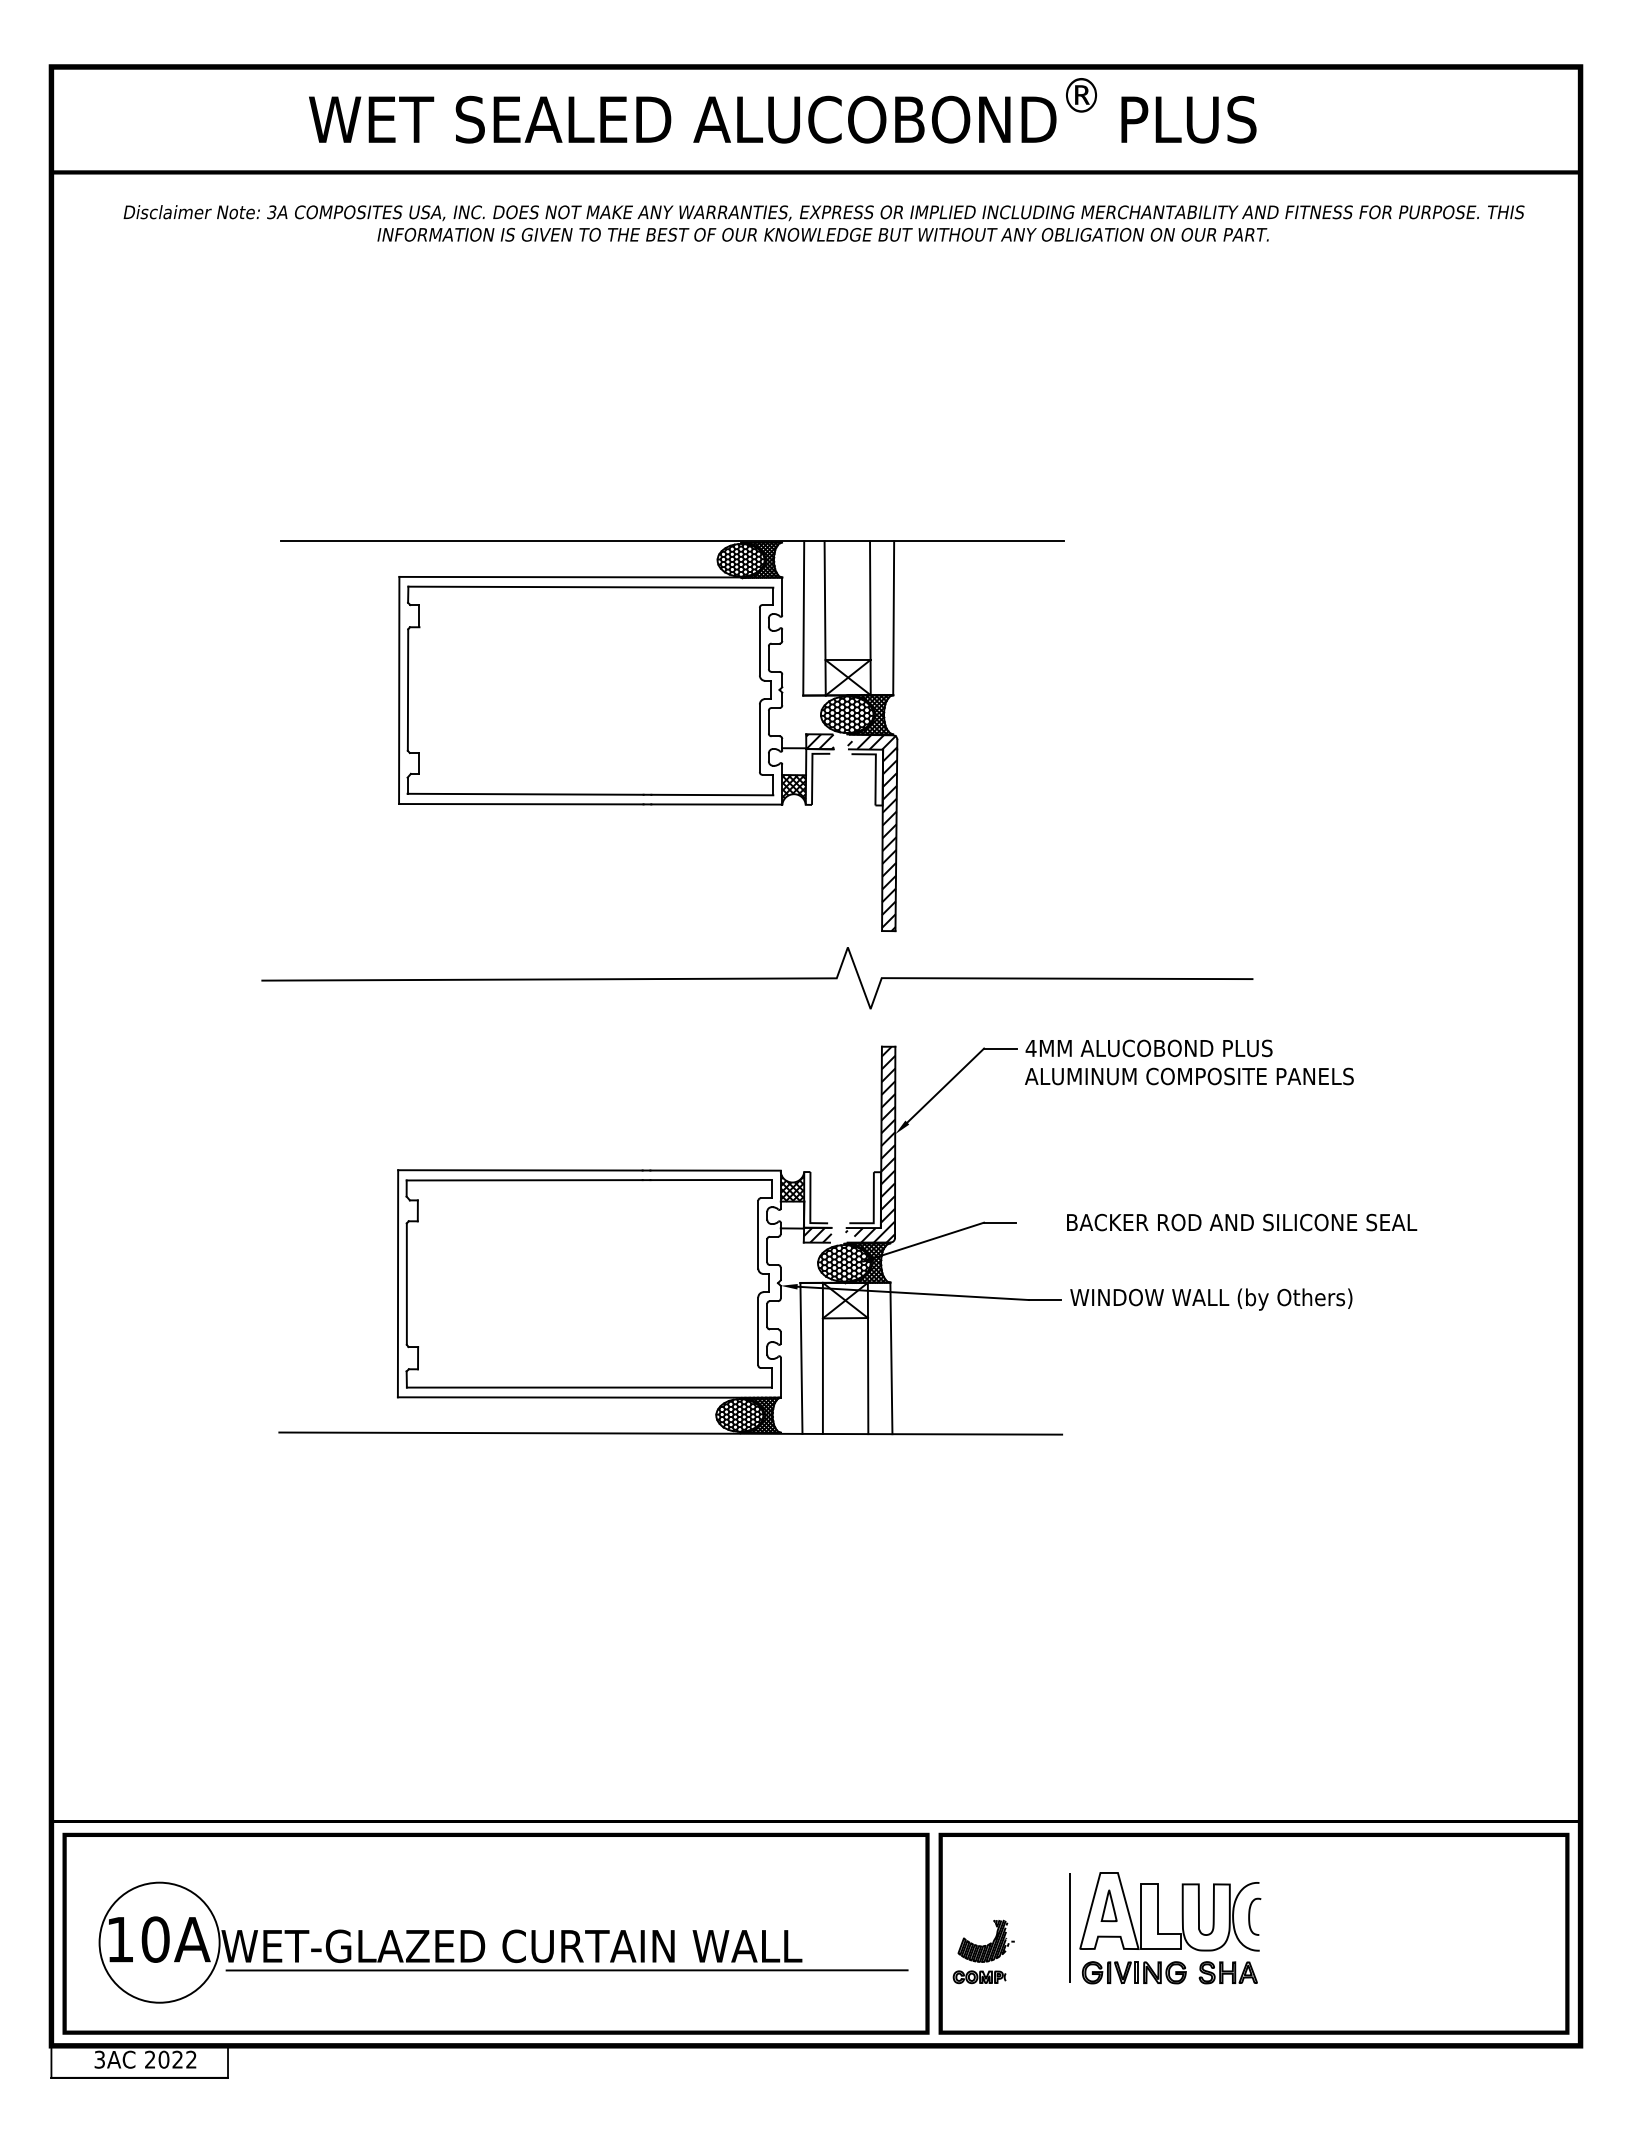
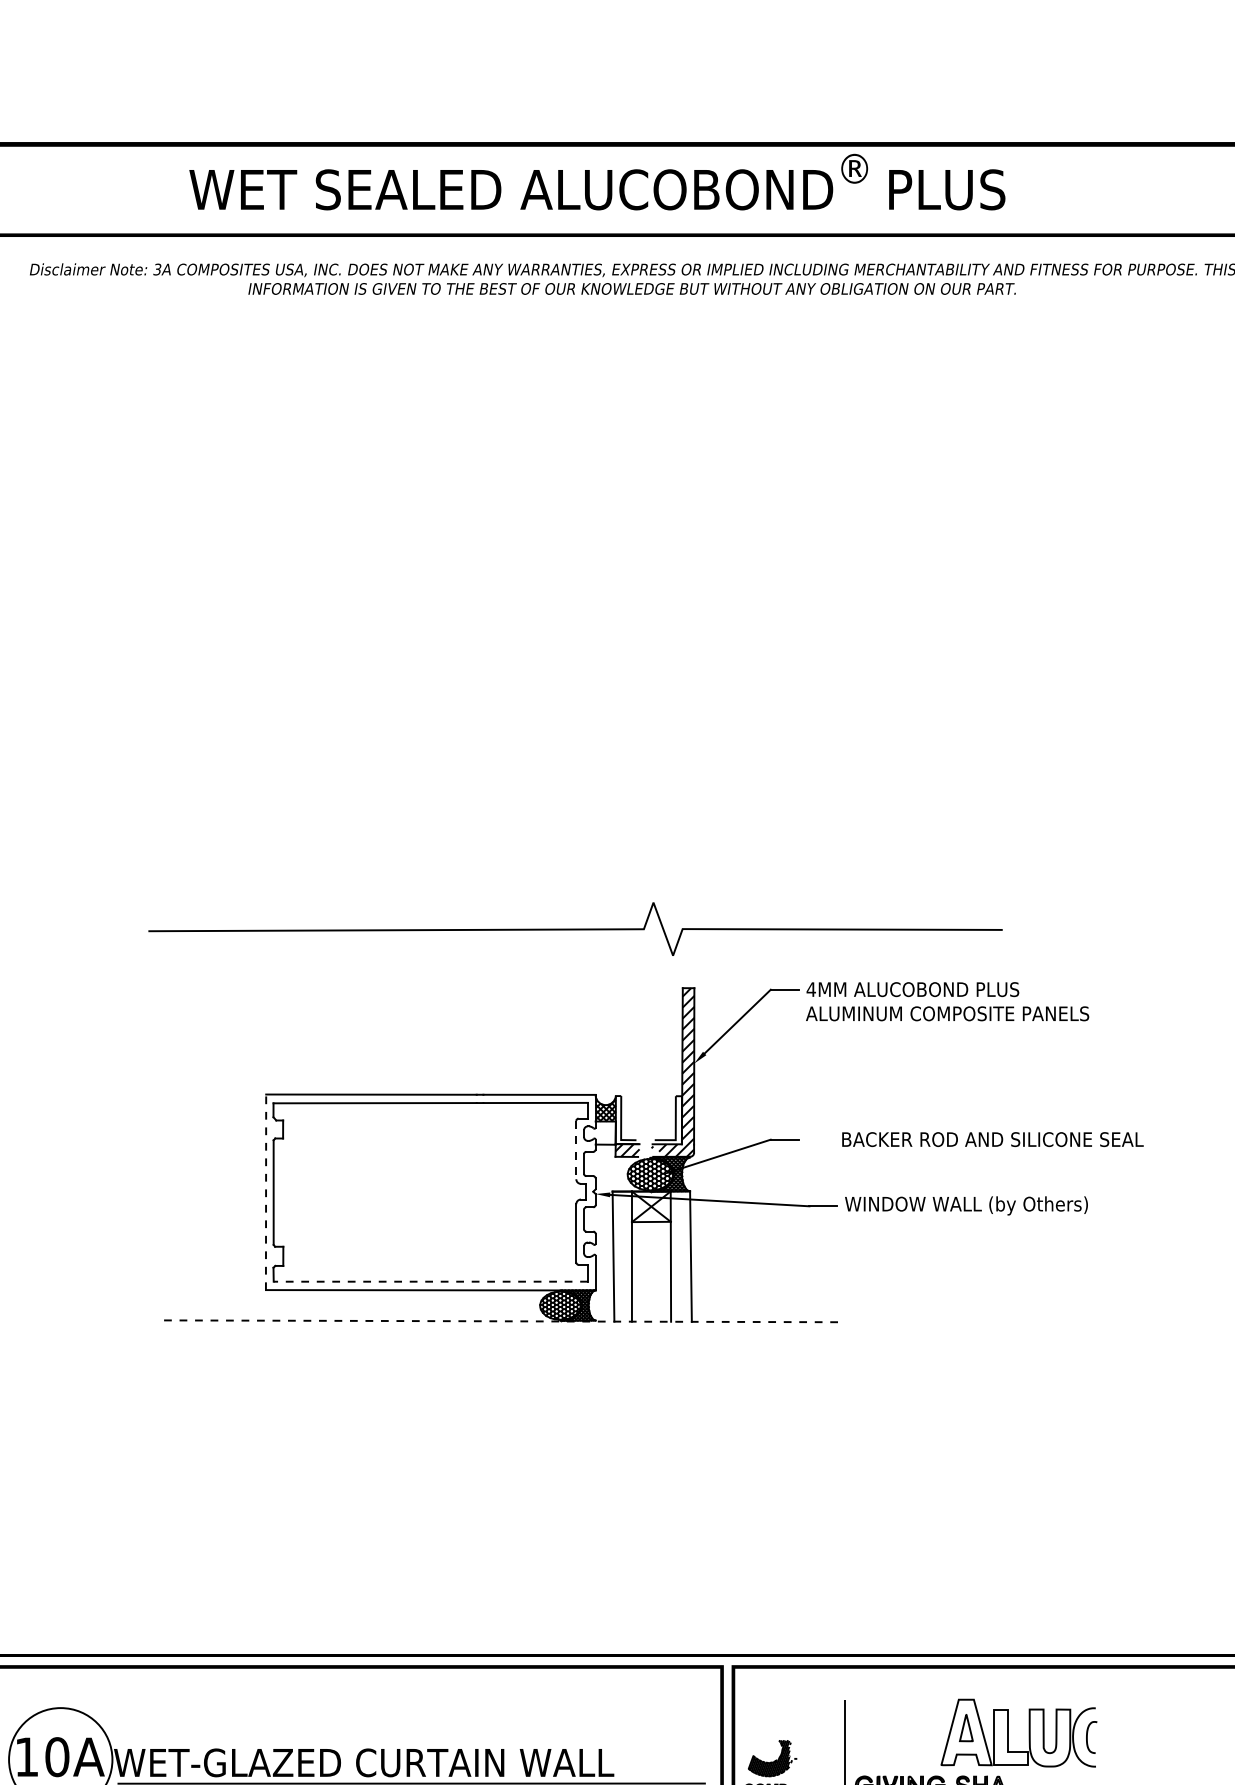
part: (672, 736) -> (502, 720), removed
line: (758, 1234) -> (576, 1149), solid -> dashed
line: (398, 1283) -> (266, 1192), solid -> dashed
line: (588, 1387) -> (430, 1281), solid -> dashed
line: (670, 1433) -> (500, 1321), solid -> dashed
part: (1181, 1911) -> (1028, 1732), moved

